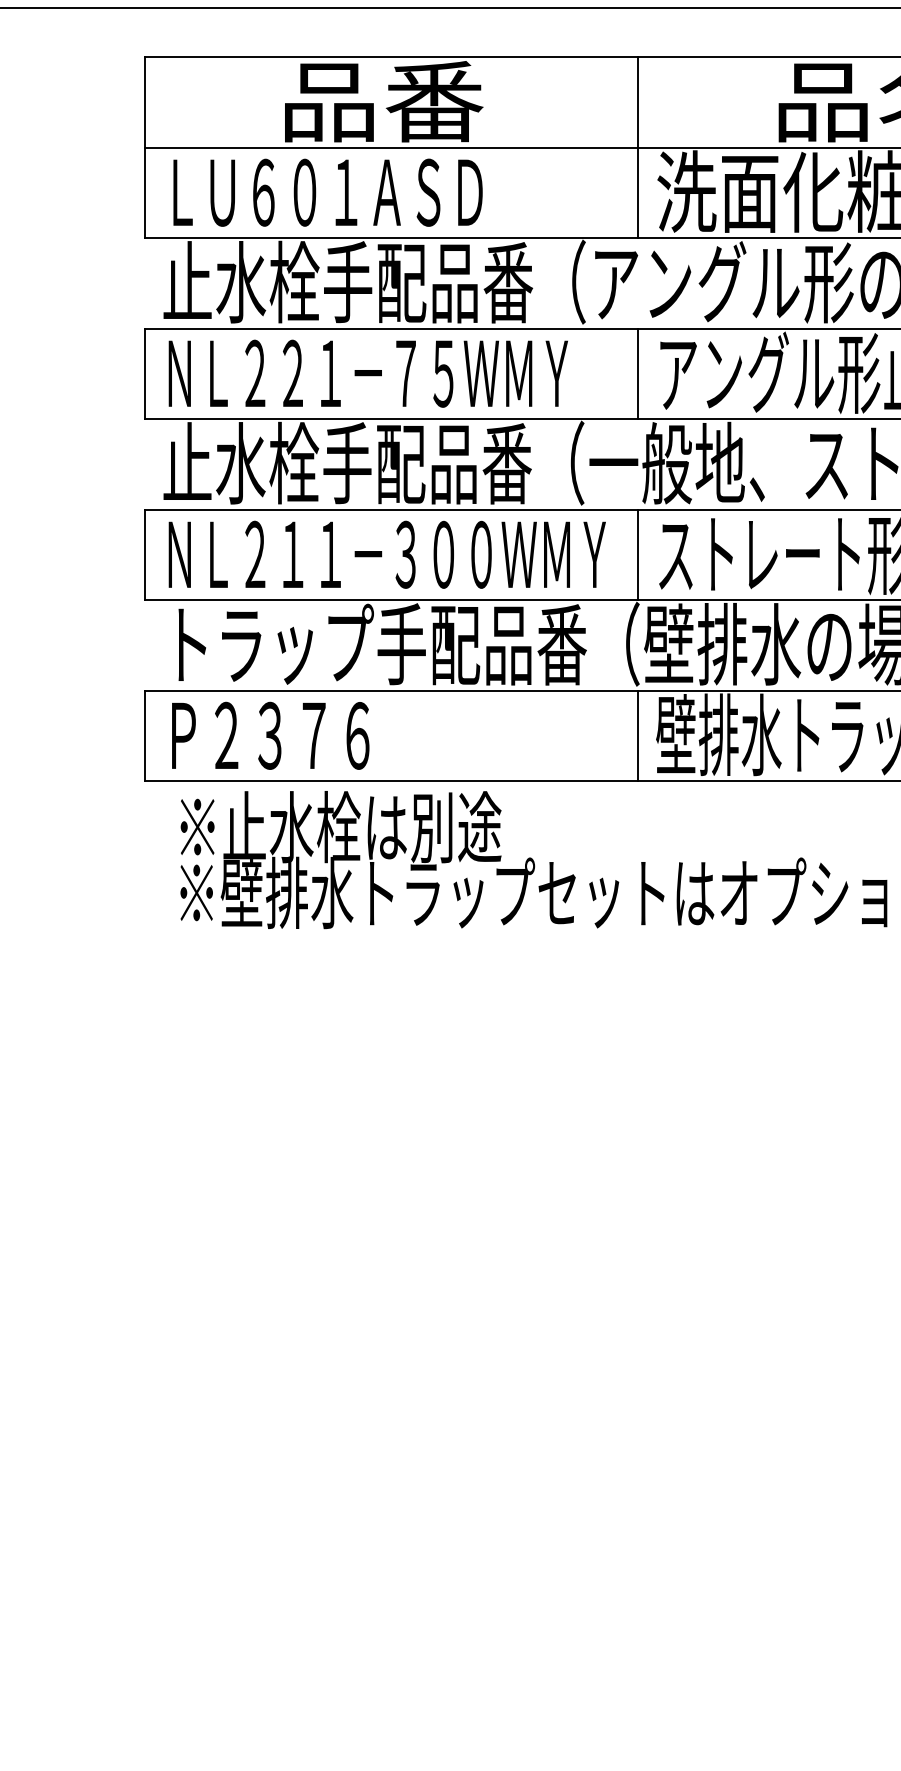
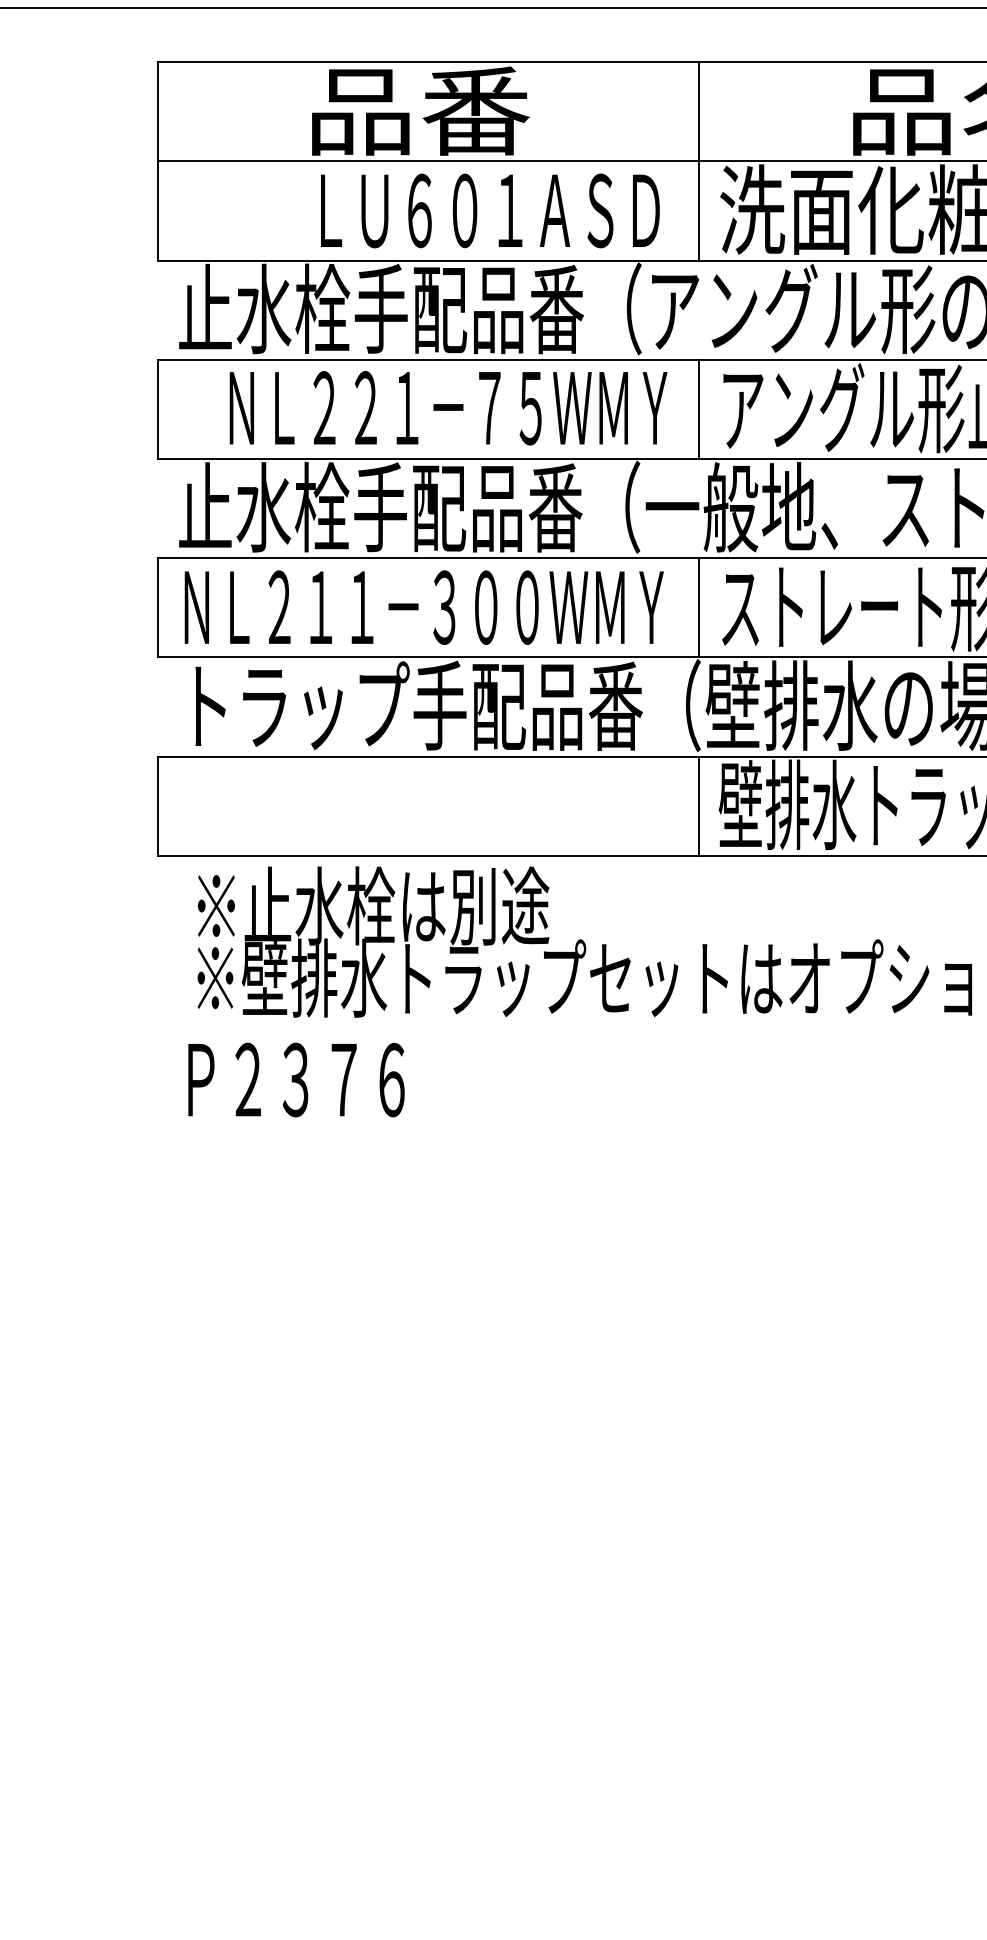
text: (328, 192) -> (490, 210), moved
text: (368, 373) -> (448, 408), moved
text: (270, 735) -> (296, 1079), moved

